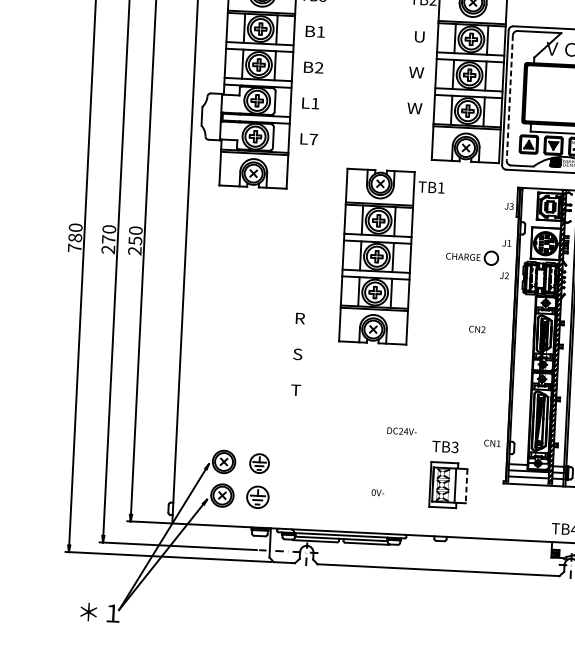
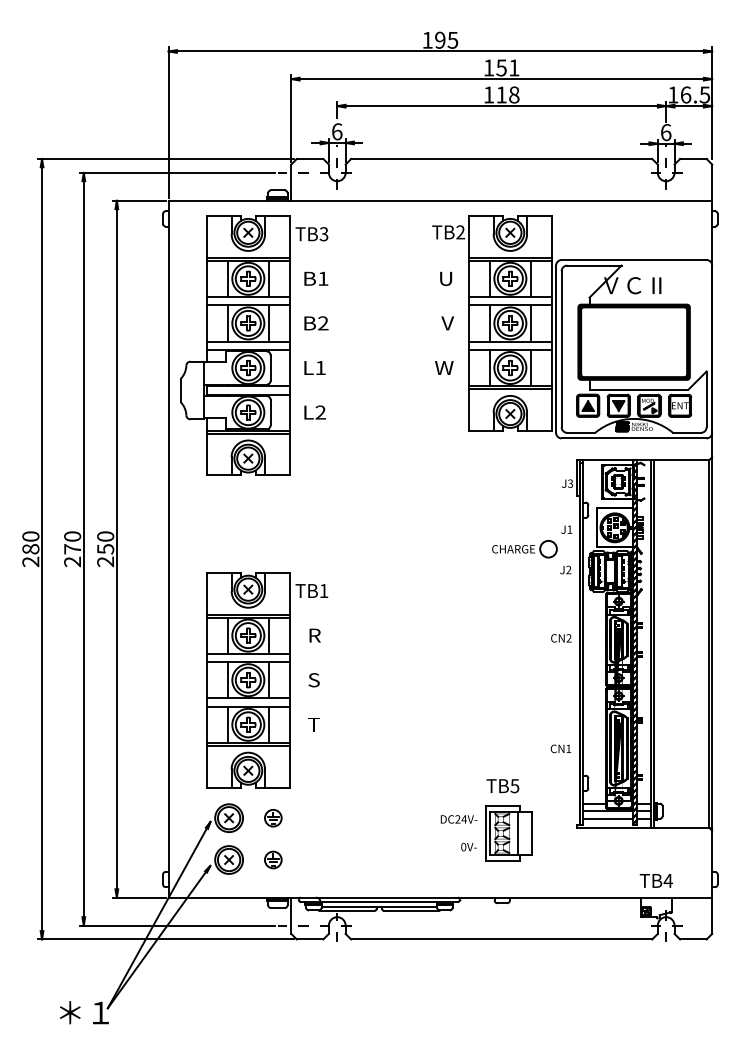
text: (416, 72) -> (444, 323), W -> V
line: (509, 98) -> (561, 349), dashed -> solid
text: (313, 139) -> (320, 412), L7 -> L2
text: (74, 247) -> (30, 561), 780 -> 280
part: (392, 257) -> (267, 680), moved
text: (477, 329) -> (561, 638), moved
text: (401, 431) -> (458, 819), moved
text: (492, 443) -> (560, 748), moved
text: (455, 446) -> (515, 785), TB3 -> TB5
part: (259, 463) -> (273, 818), size x0.71
line: (466, 486) -> (531, 834), dashed -> solid
text: (377, 492) -> (468, 846), moved
part: (258, 496) -> (273, 859), size x0.62

